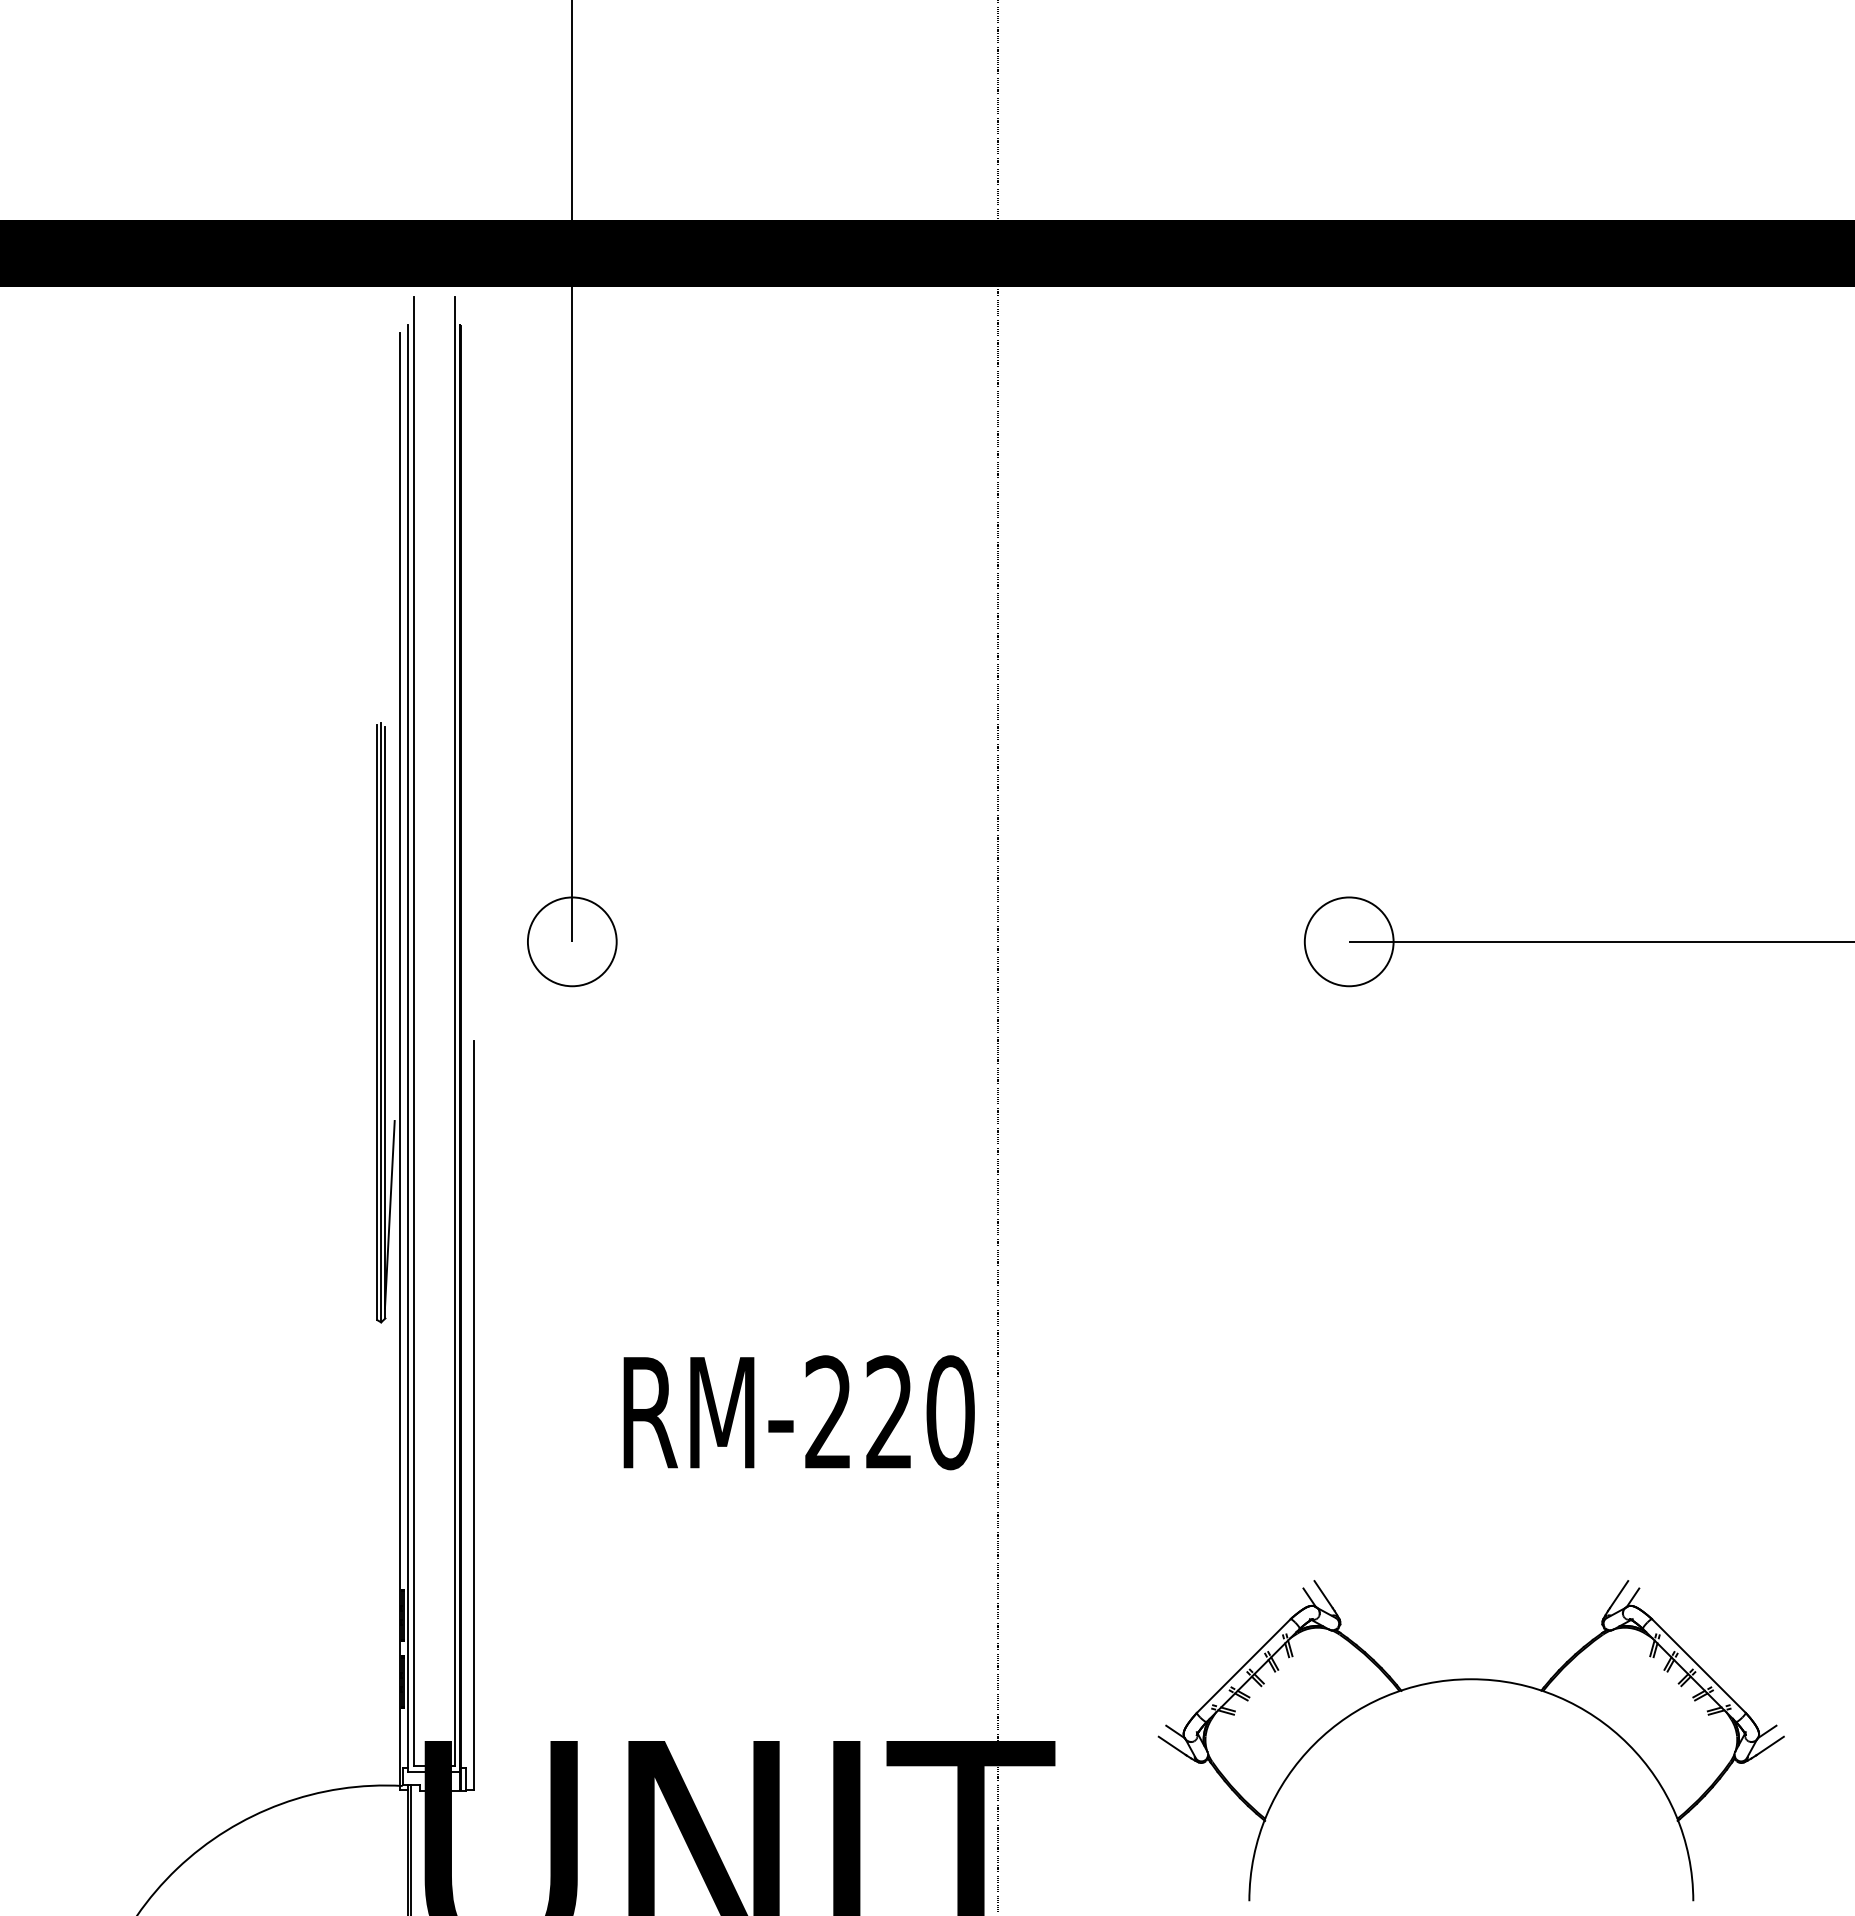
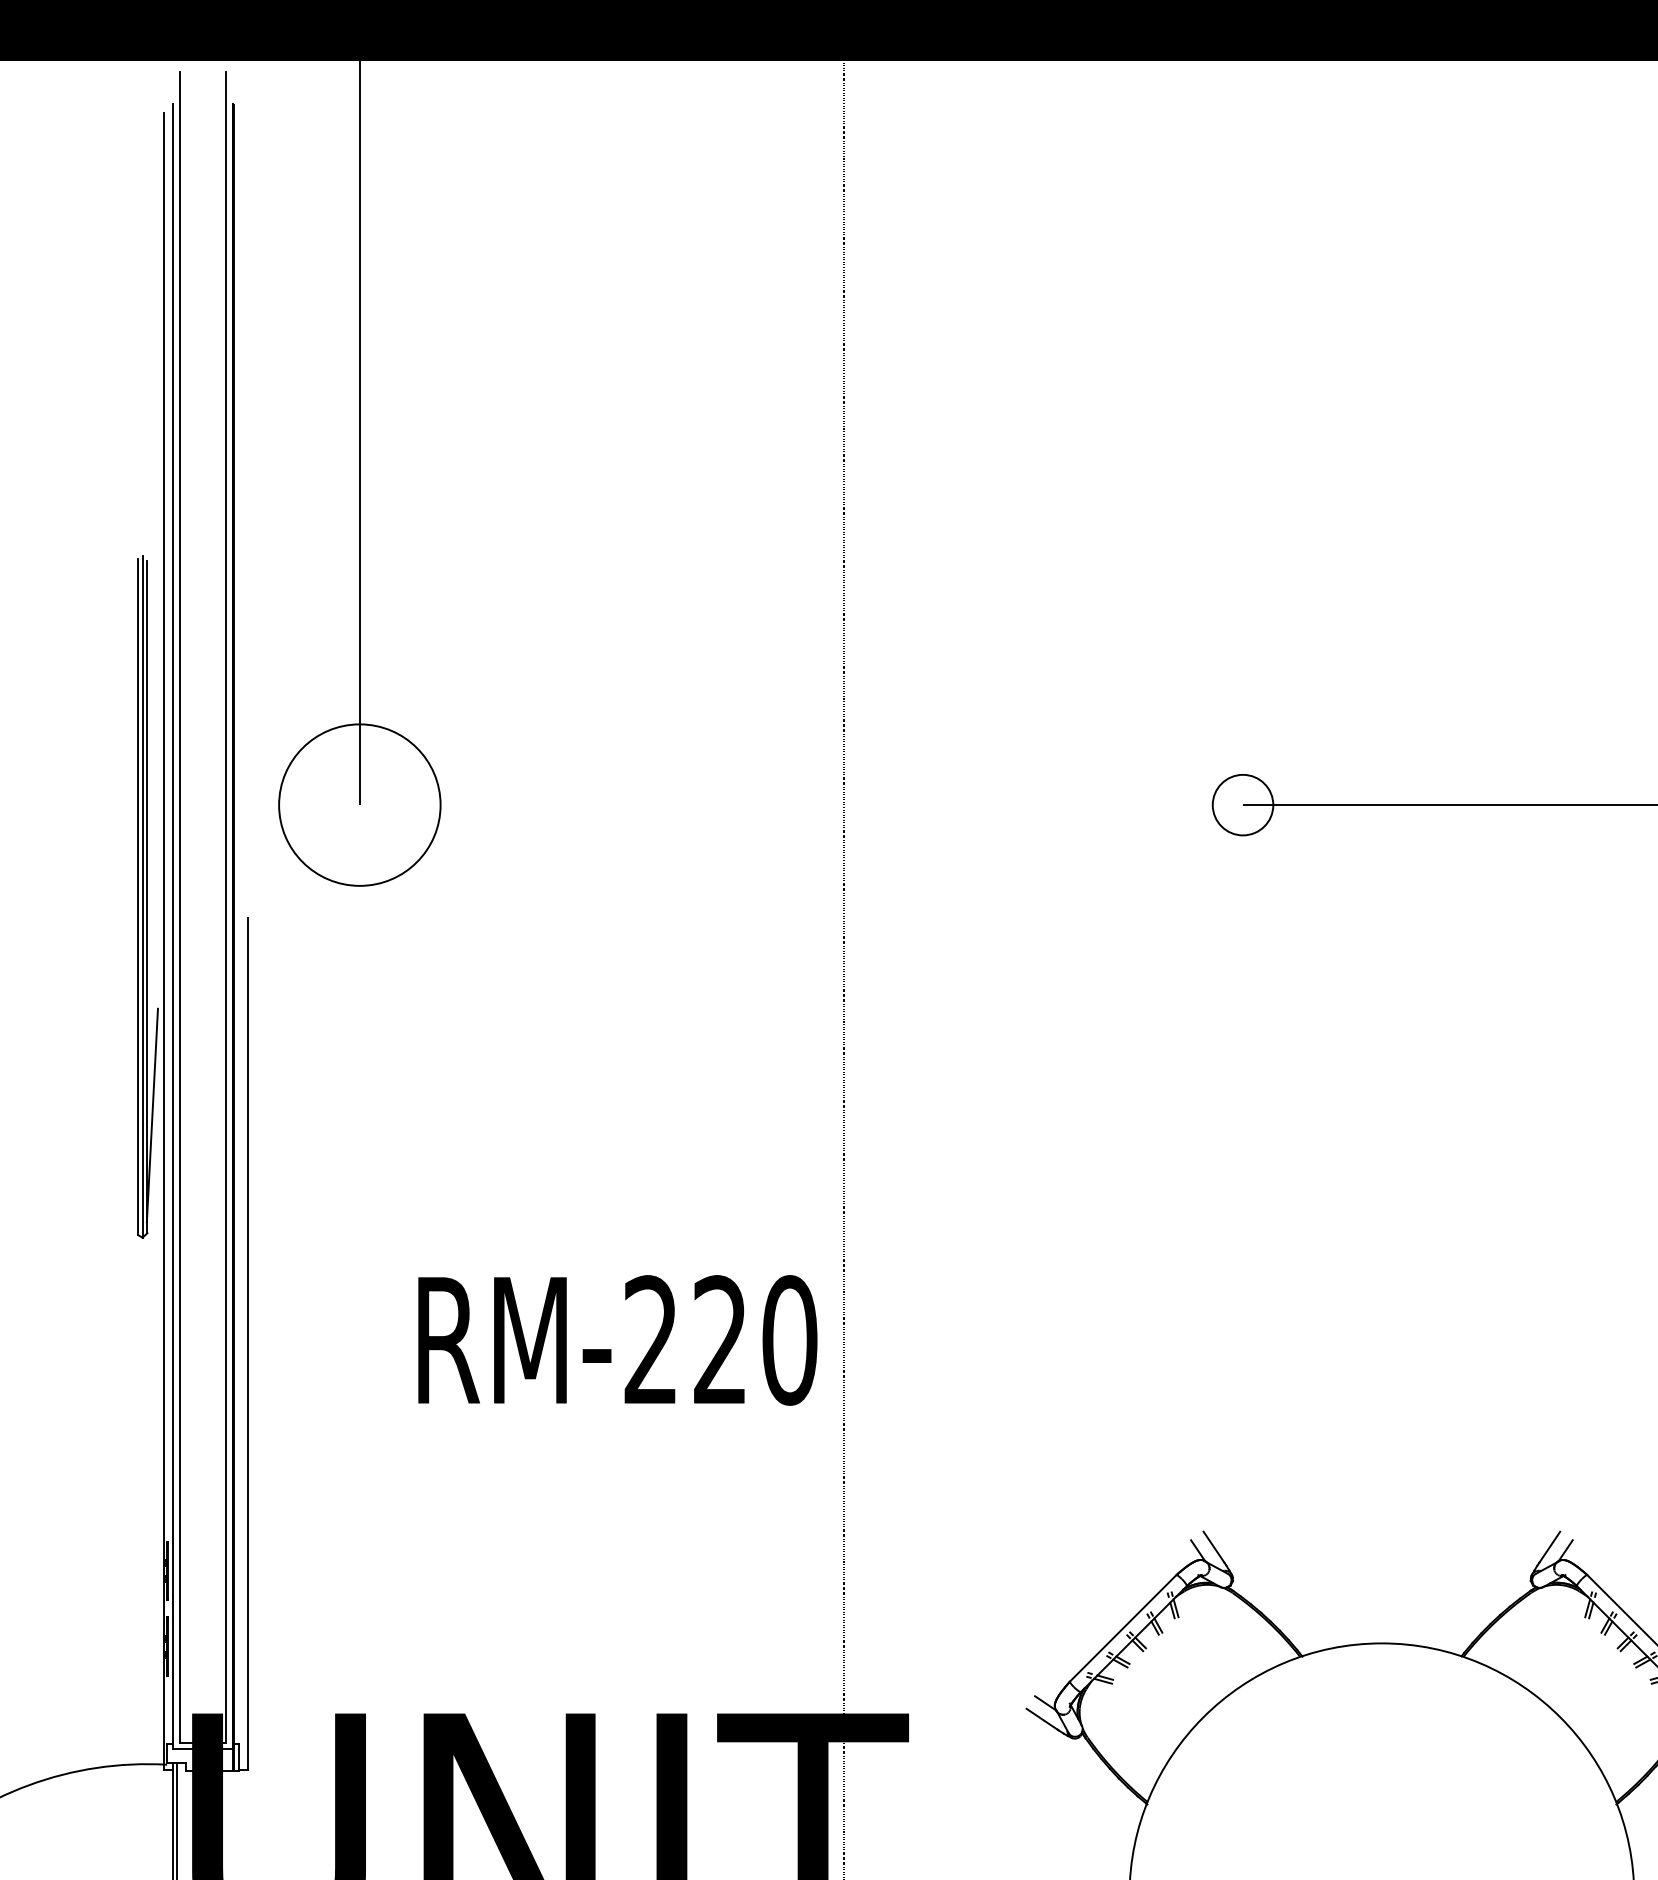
circle: (571, 941) -> (358, 804), size x1.6
circle: (1348, 941) -> (1242, 804), size x0.6

